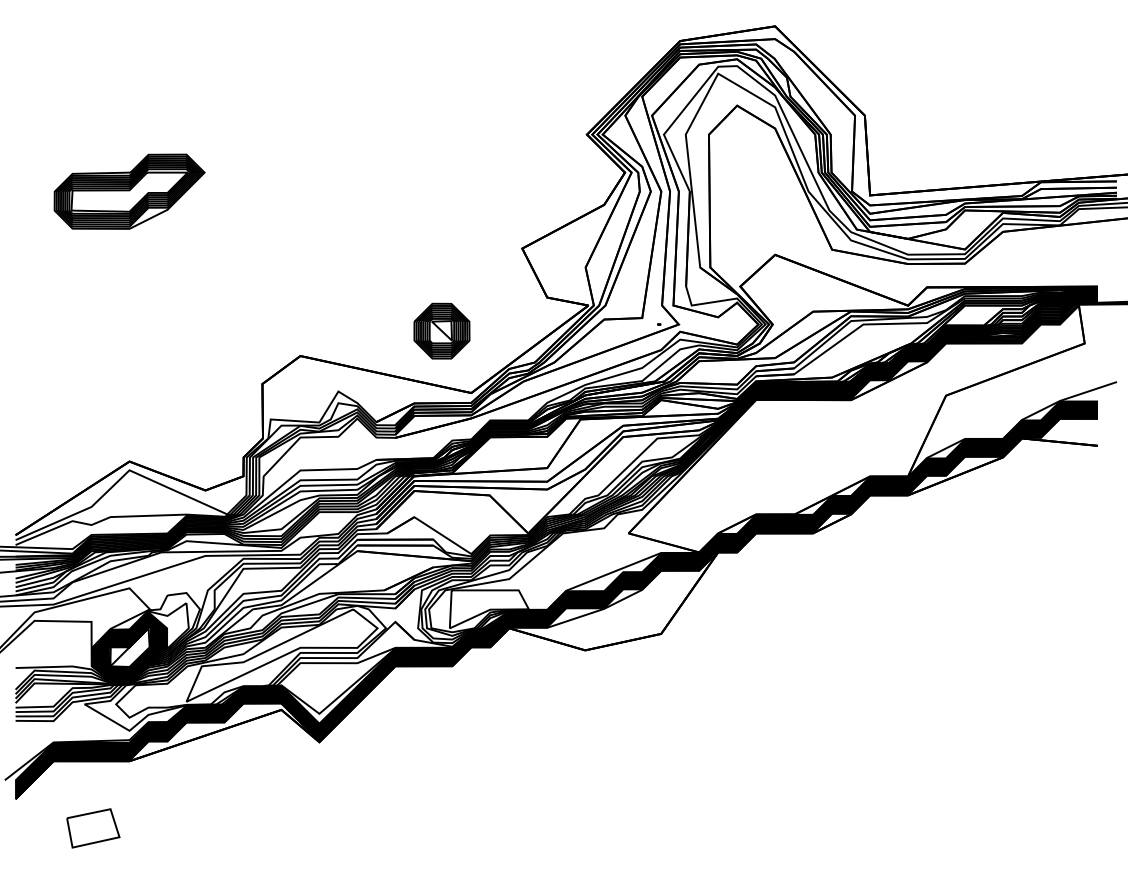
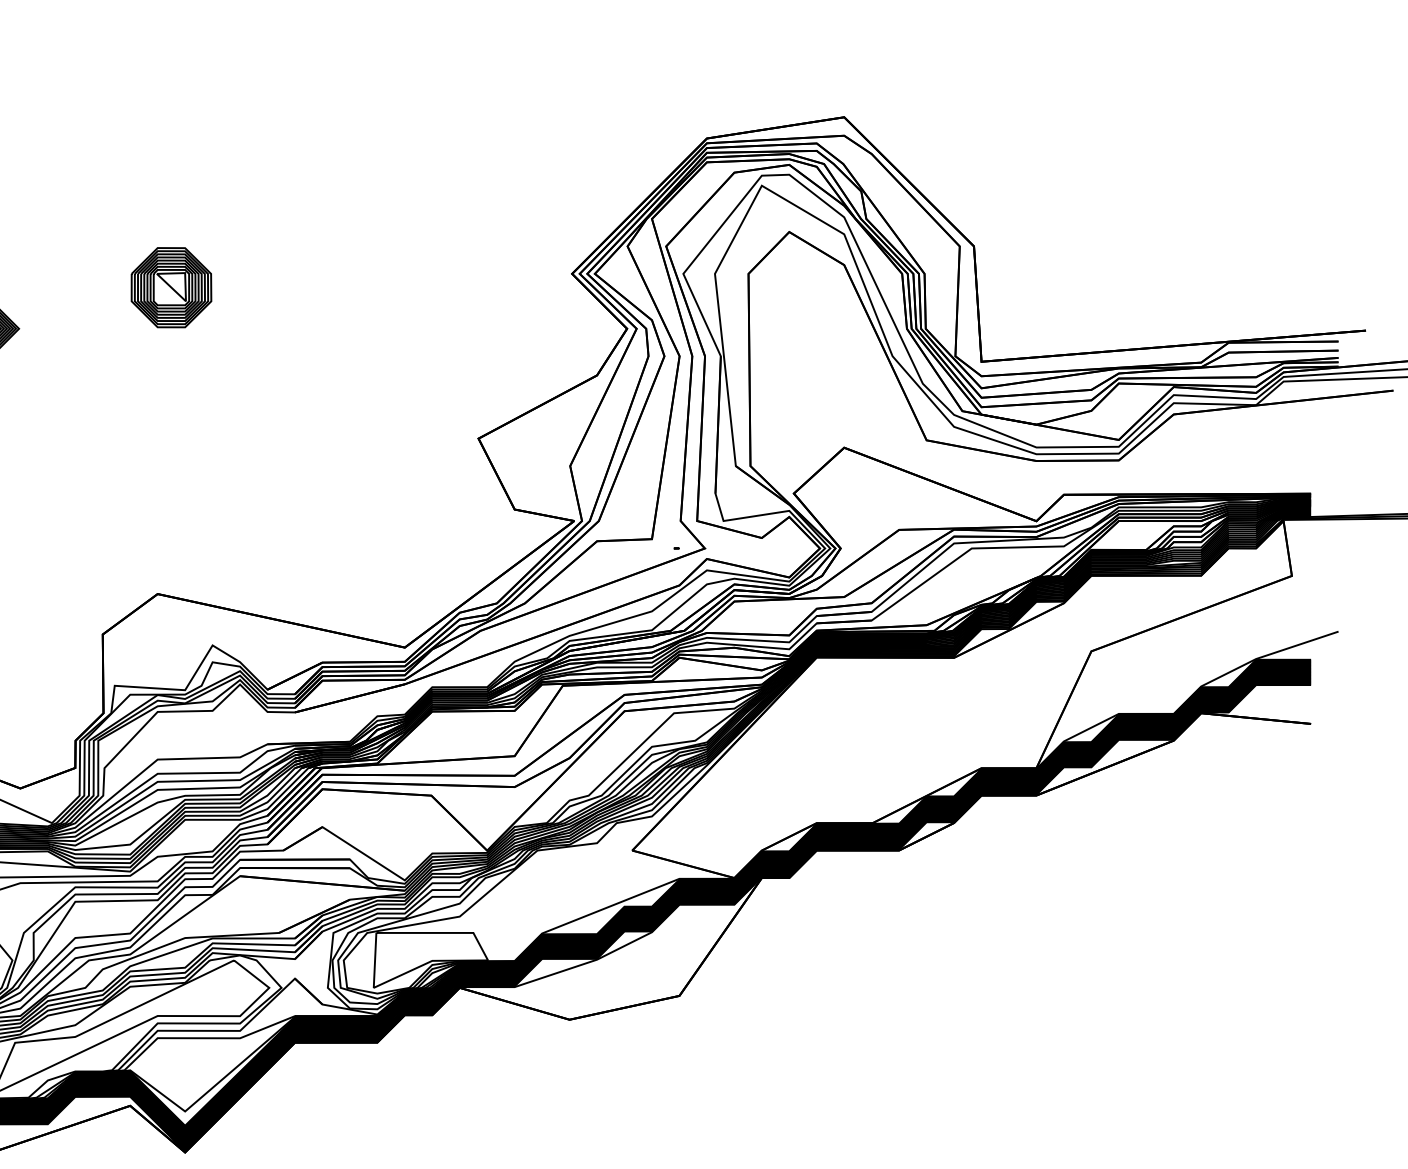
part: (441, 330) -> (170, 286), moved

